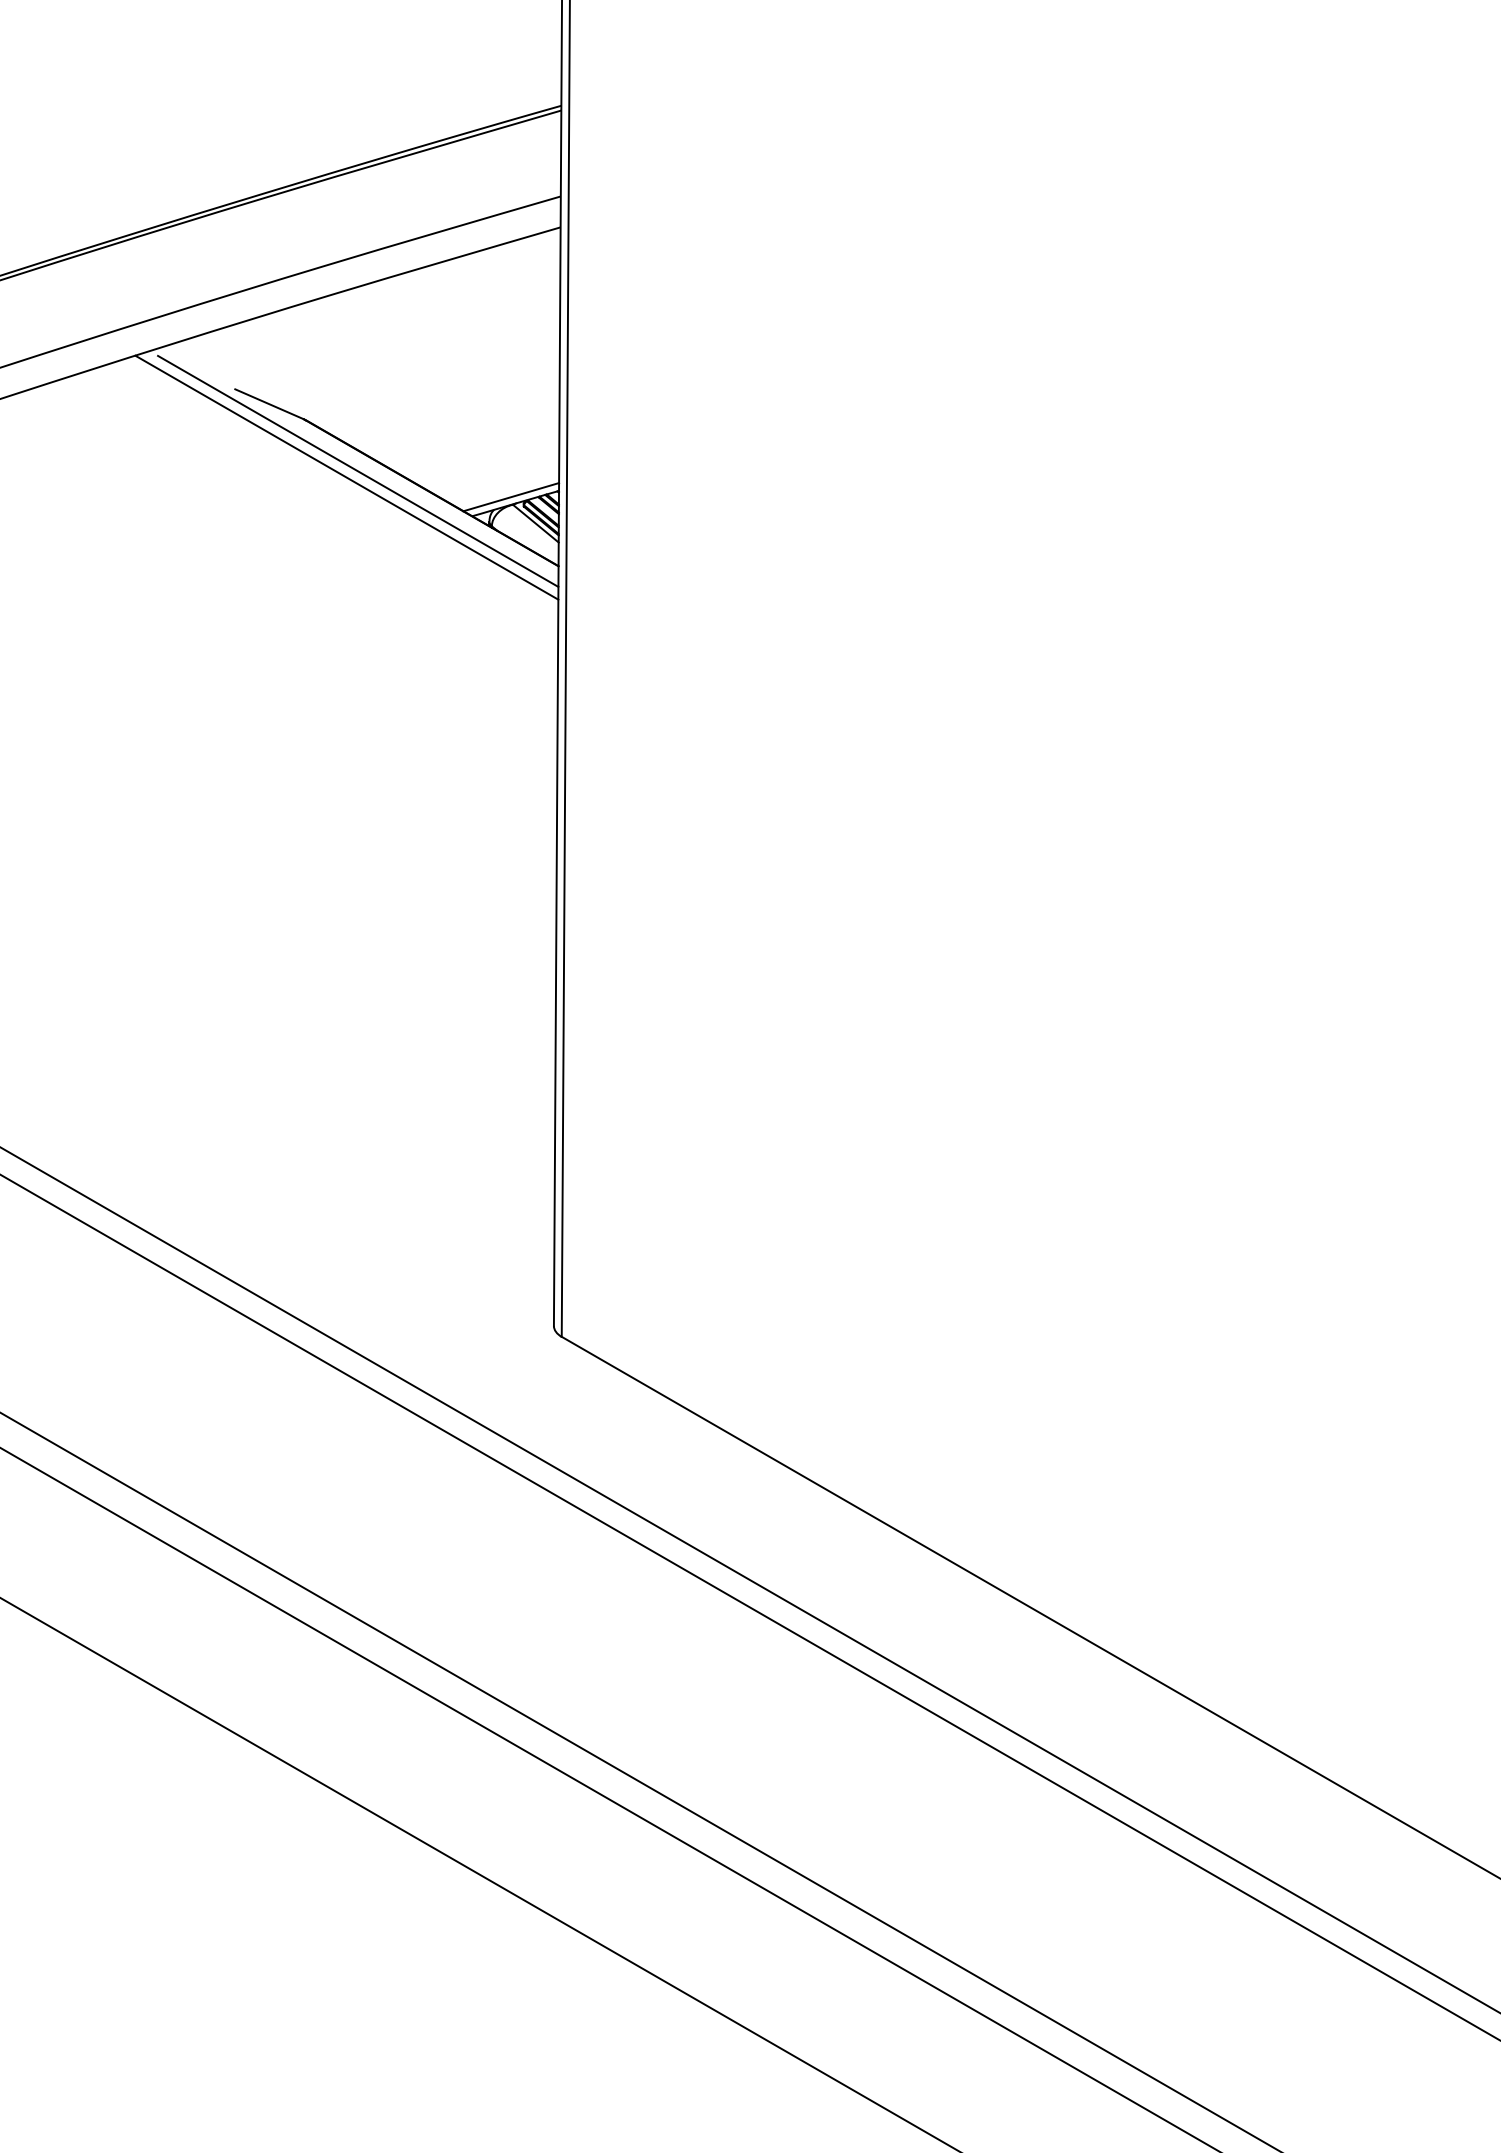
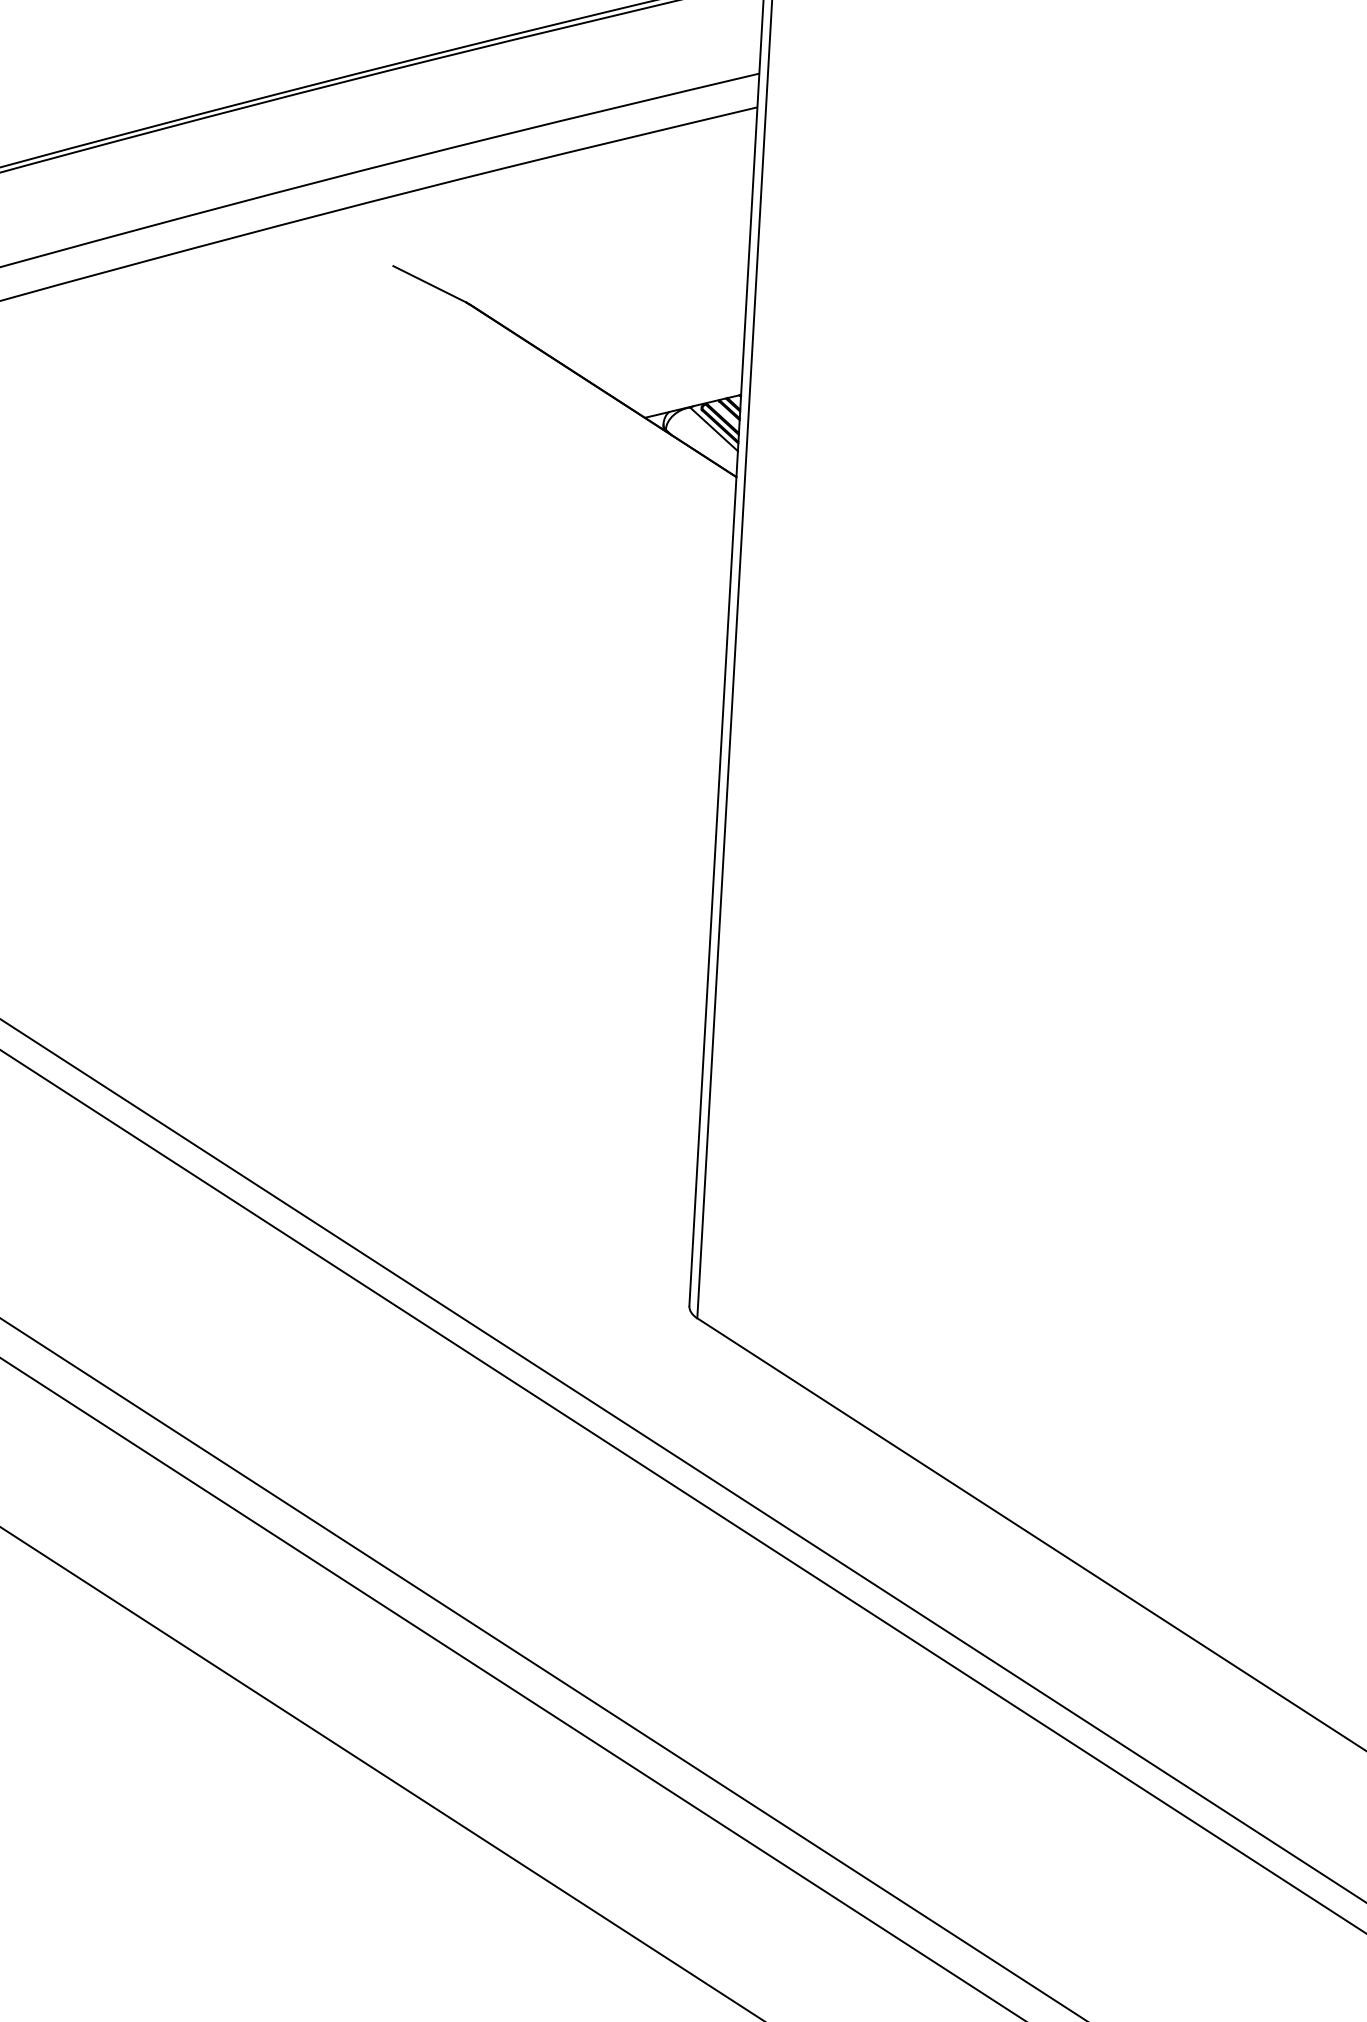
line: (358, 470) -> (523, 361), removed
line: (346, 477) -> (509, 368), removed
line: (511, 497) -> (688, 399), removed

